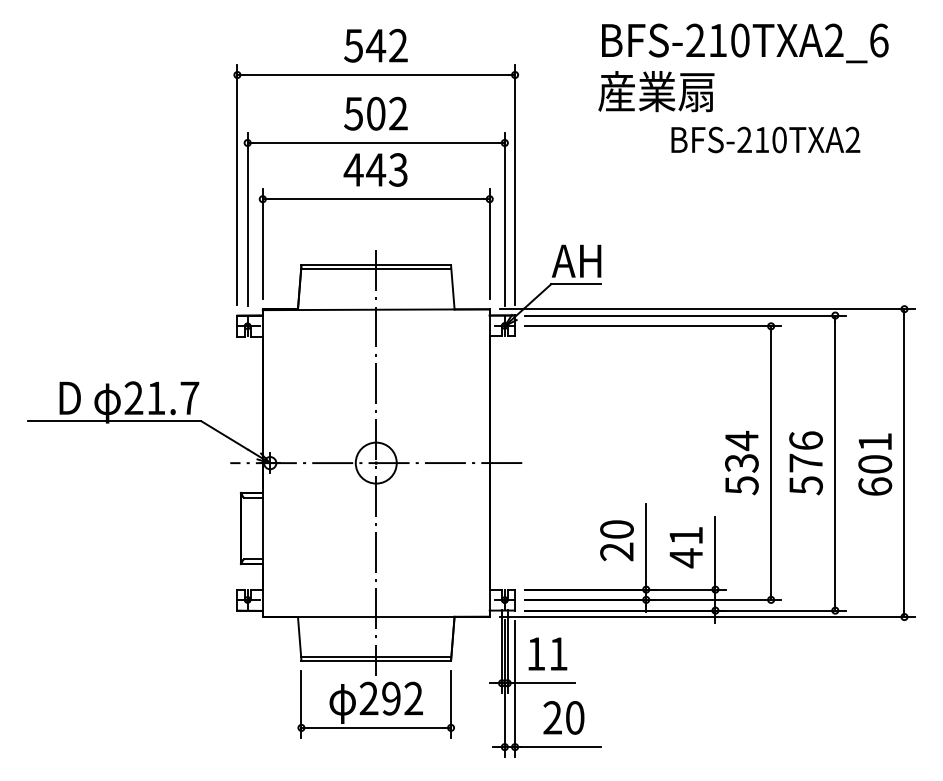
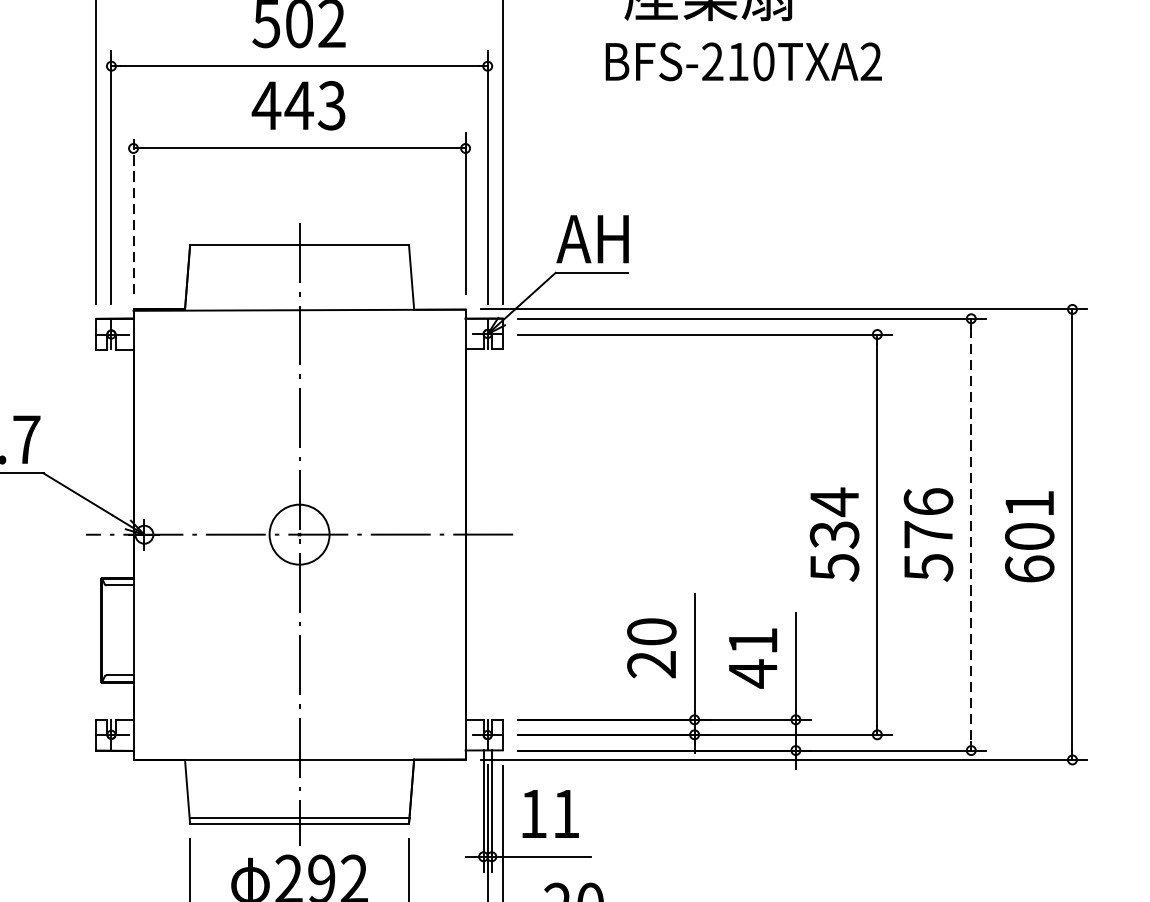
text: (765, 139) -> (743, 61), moved
line: (262, 243) -> (133, 213), solid -> dashed
line: (376, 269) -> (299, 251), removed
line: (835, 463) -> (971, 535), solid -> dashed

